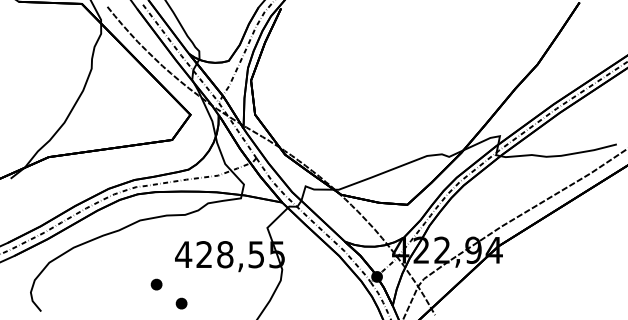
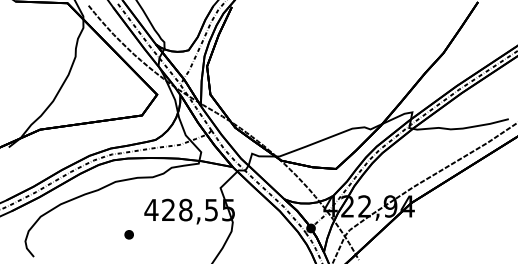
part: (181, 303) -> (149, 250), removed

